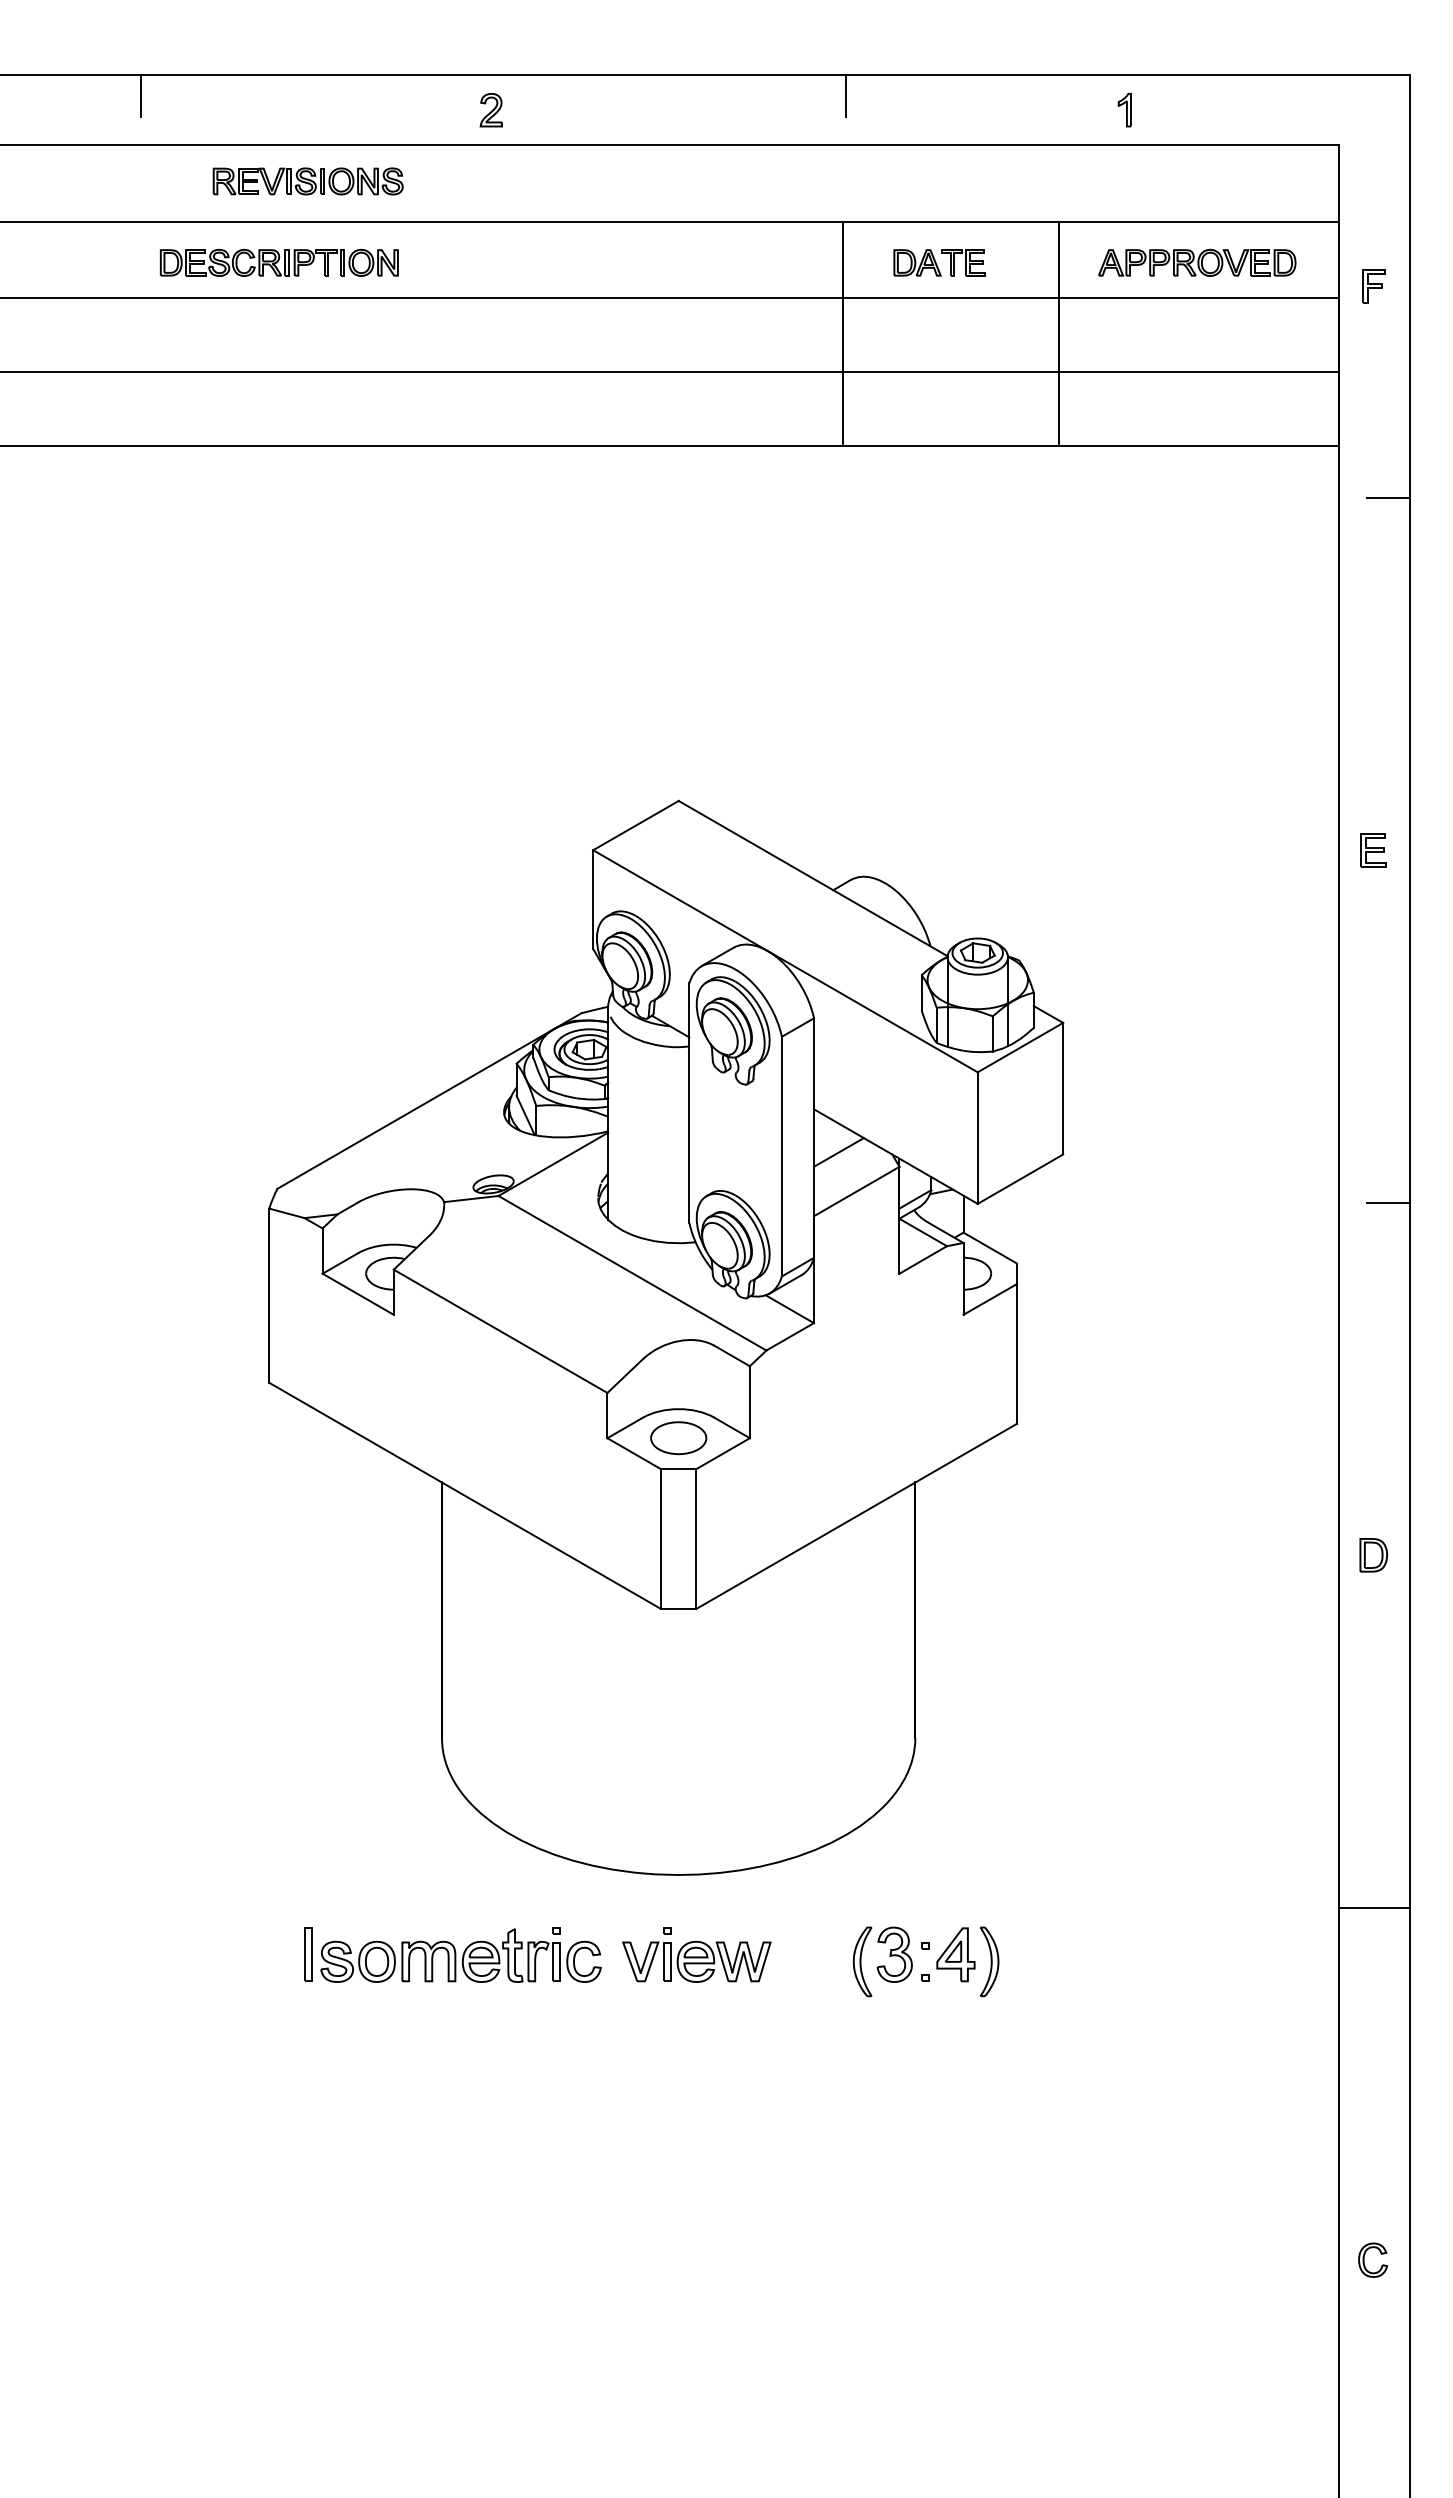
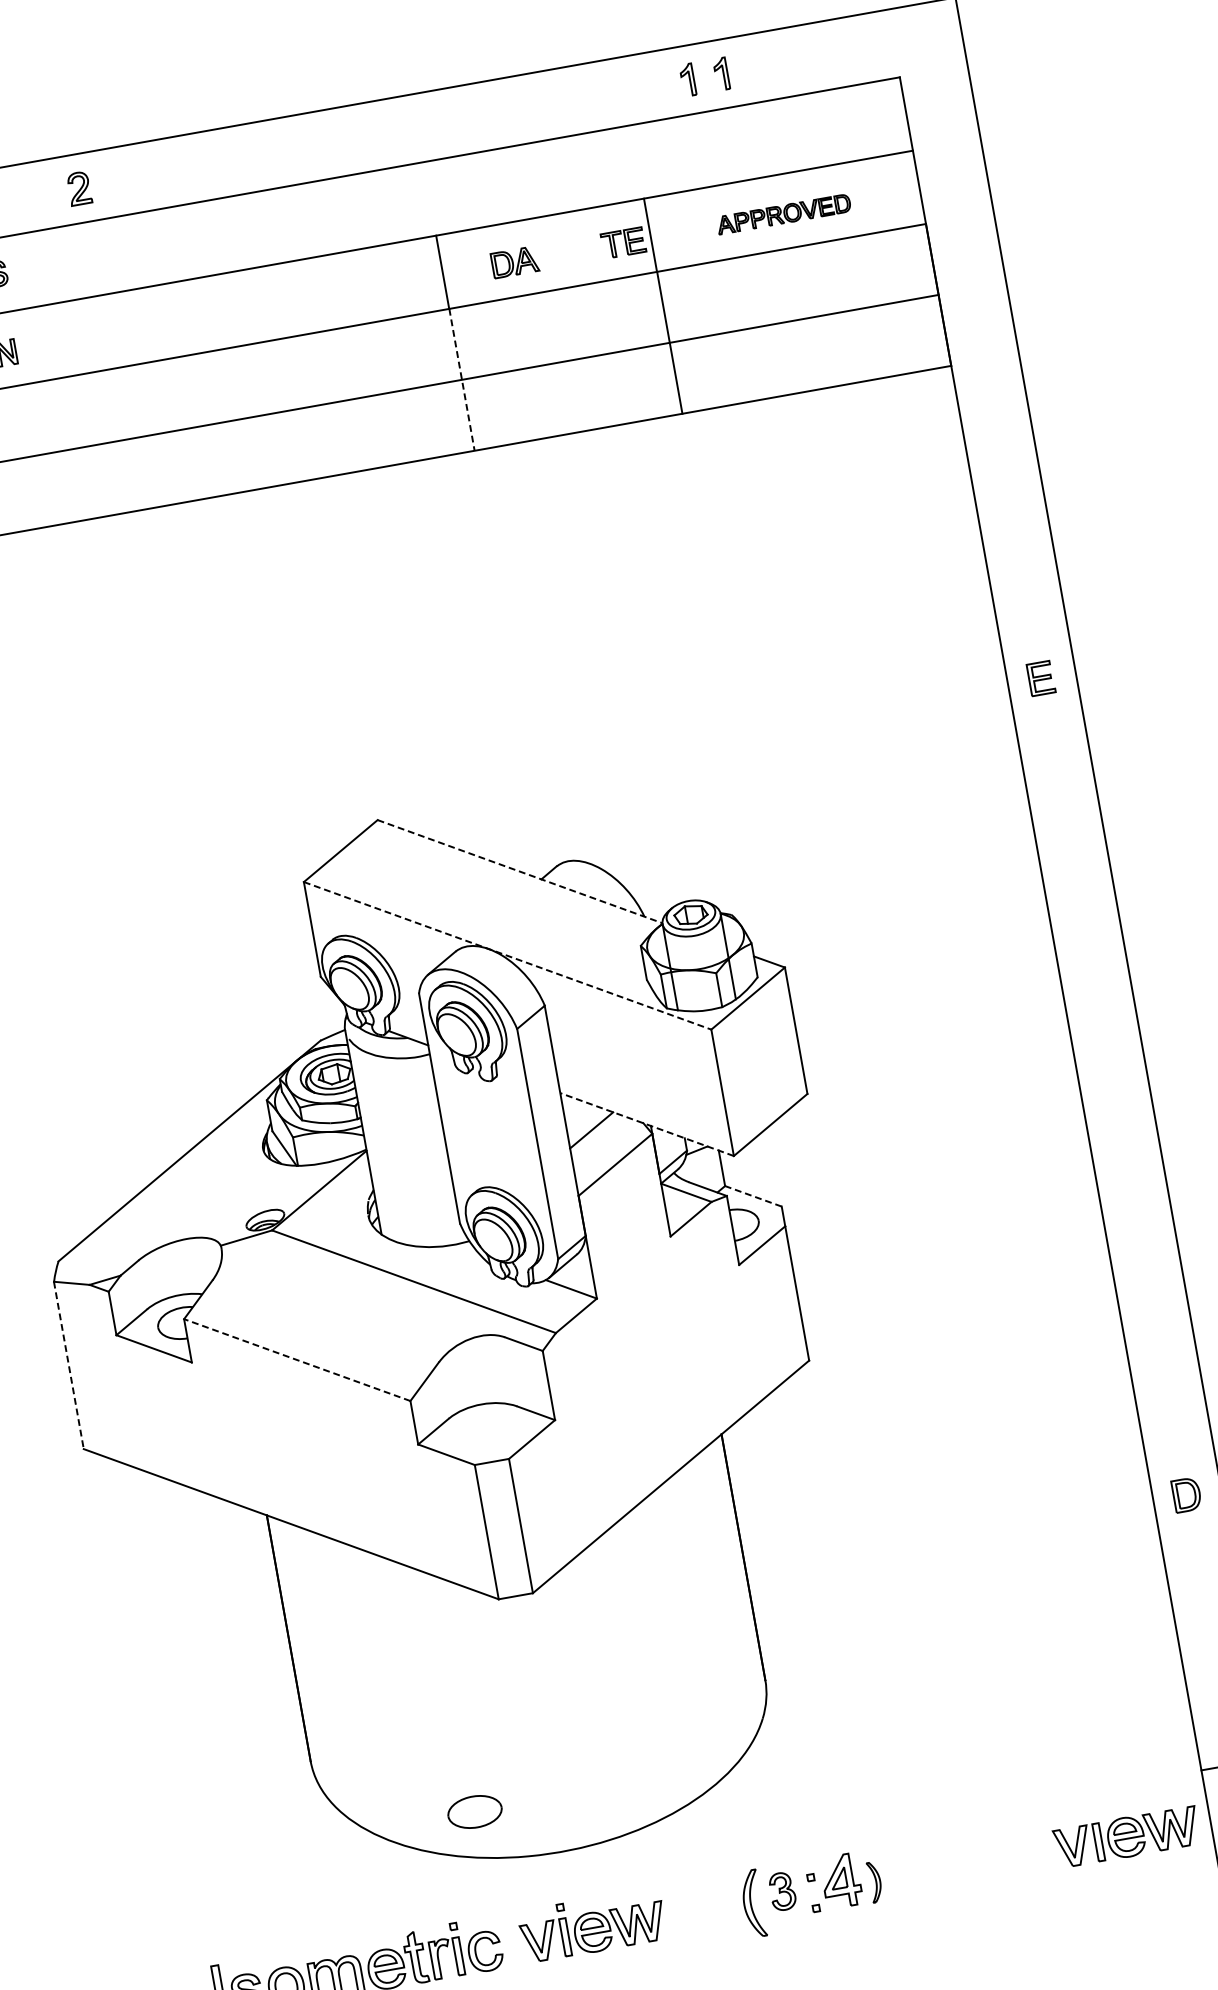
line: (845, 95) -> (417, 113), removed
part: (1159, 110) -> (721, 74), added
part: (963, 262) -> (623, 242), moved
part: (1197, 262) -> (783, 214), size x0.7
part: (1373, 286) -> (957, 206), removed
line: (842, 371) -> (461, 379), solid -> dashed
line: (1388, 497) -> (1007, 407), removed
part: (1373, 850) -> (1041, 678), moved
line: (813, 878) -> (520, 871), solid -> dashed
line: (785, 961) -> (507, 956), solid -> dashed
line: (895, 1156) -> (646, 1124), solid -> dashed
line: (1388, 1202) -> (1128, 1084), removed
line: (990, 1248) -> (753, 1196), solid -> dashed
line: (269, 1296) -> (69, 1366), solid -> dashed
line: (500, 1331) -> (297, 1360), solid -> dashed
part: (678, 1438) -> (474, 1812), moved
part: (1373, 1555) -> (1186, 1495), moved
part: (894, 1954) -> (782, 1891), size x0.7
part: (989, 1961) -> (874, 1881), size x0.6
part: (1251, 1961) -> (1126, 1836), added

